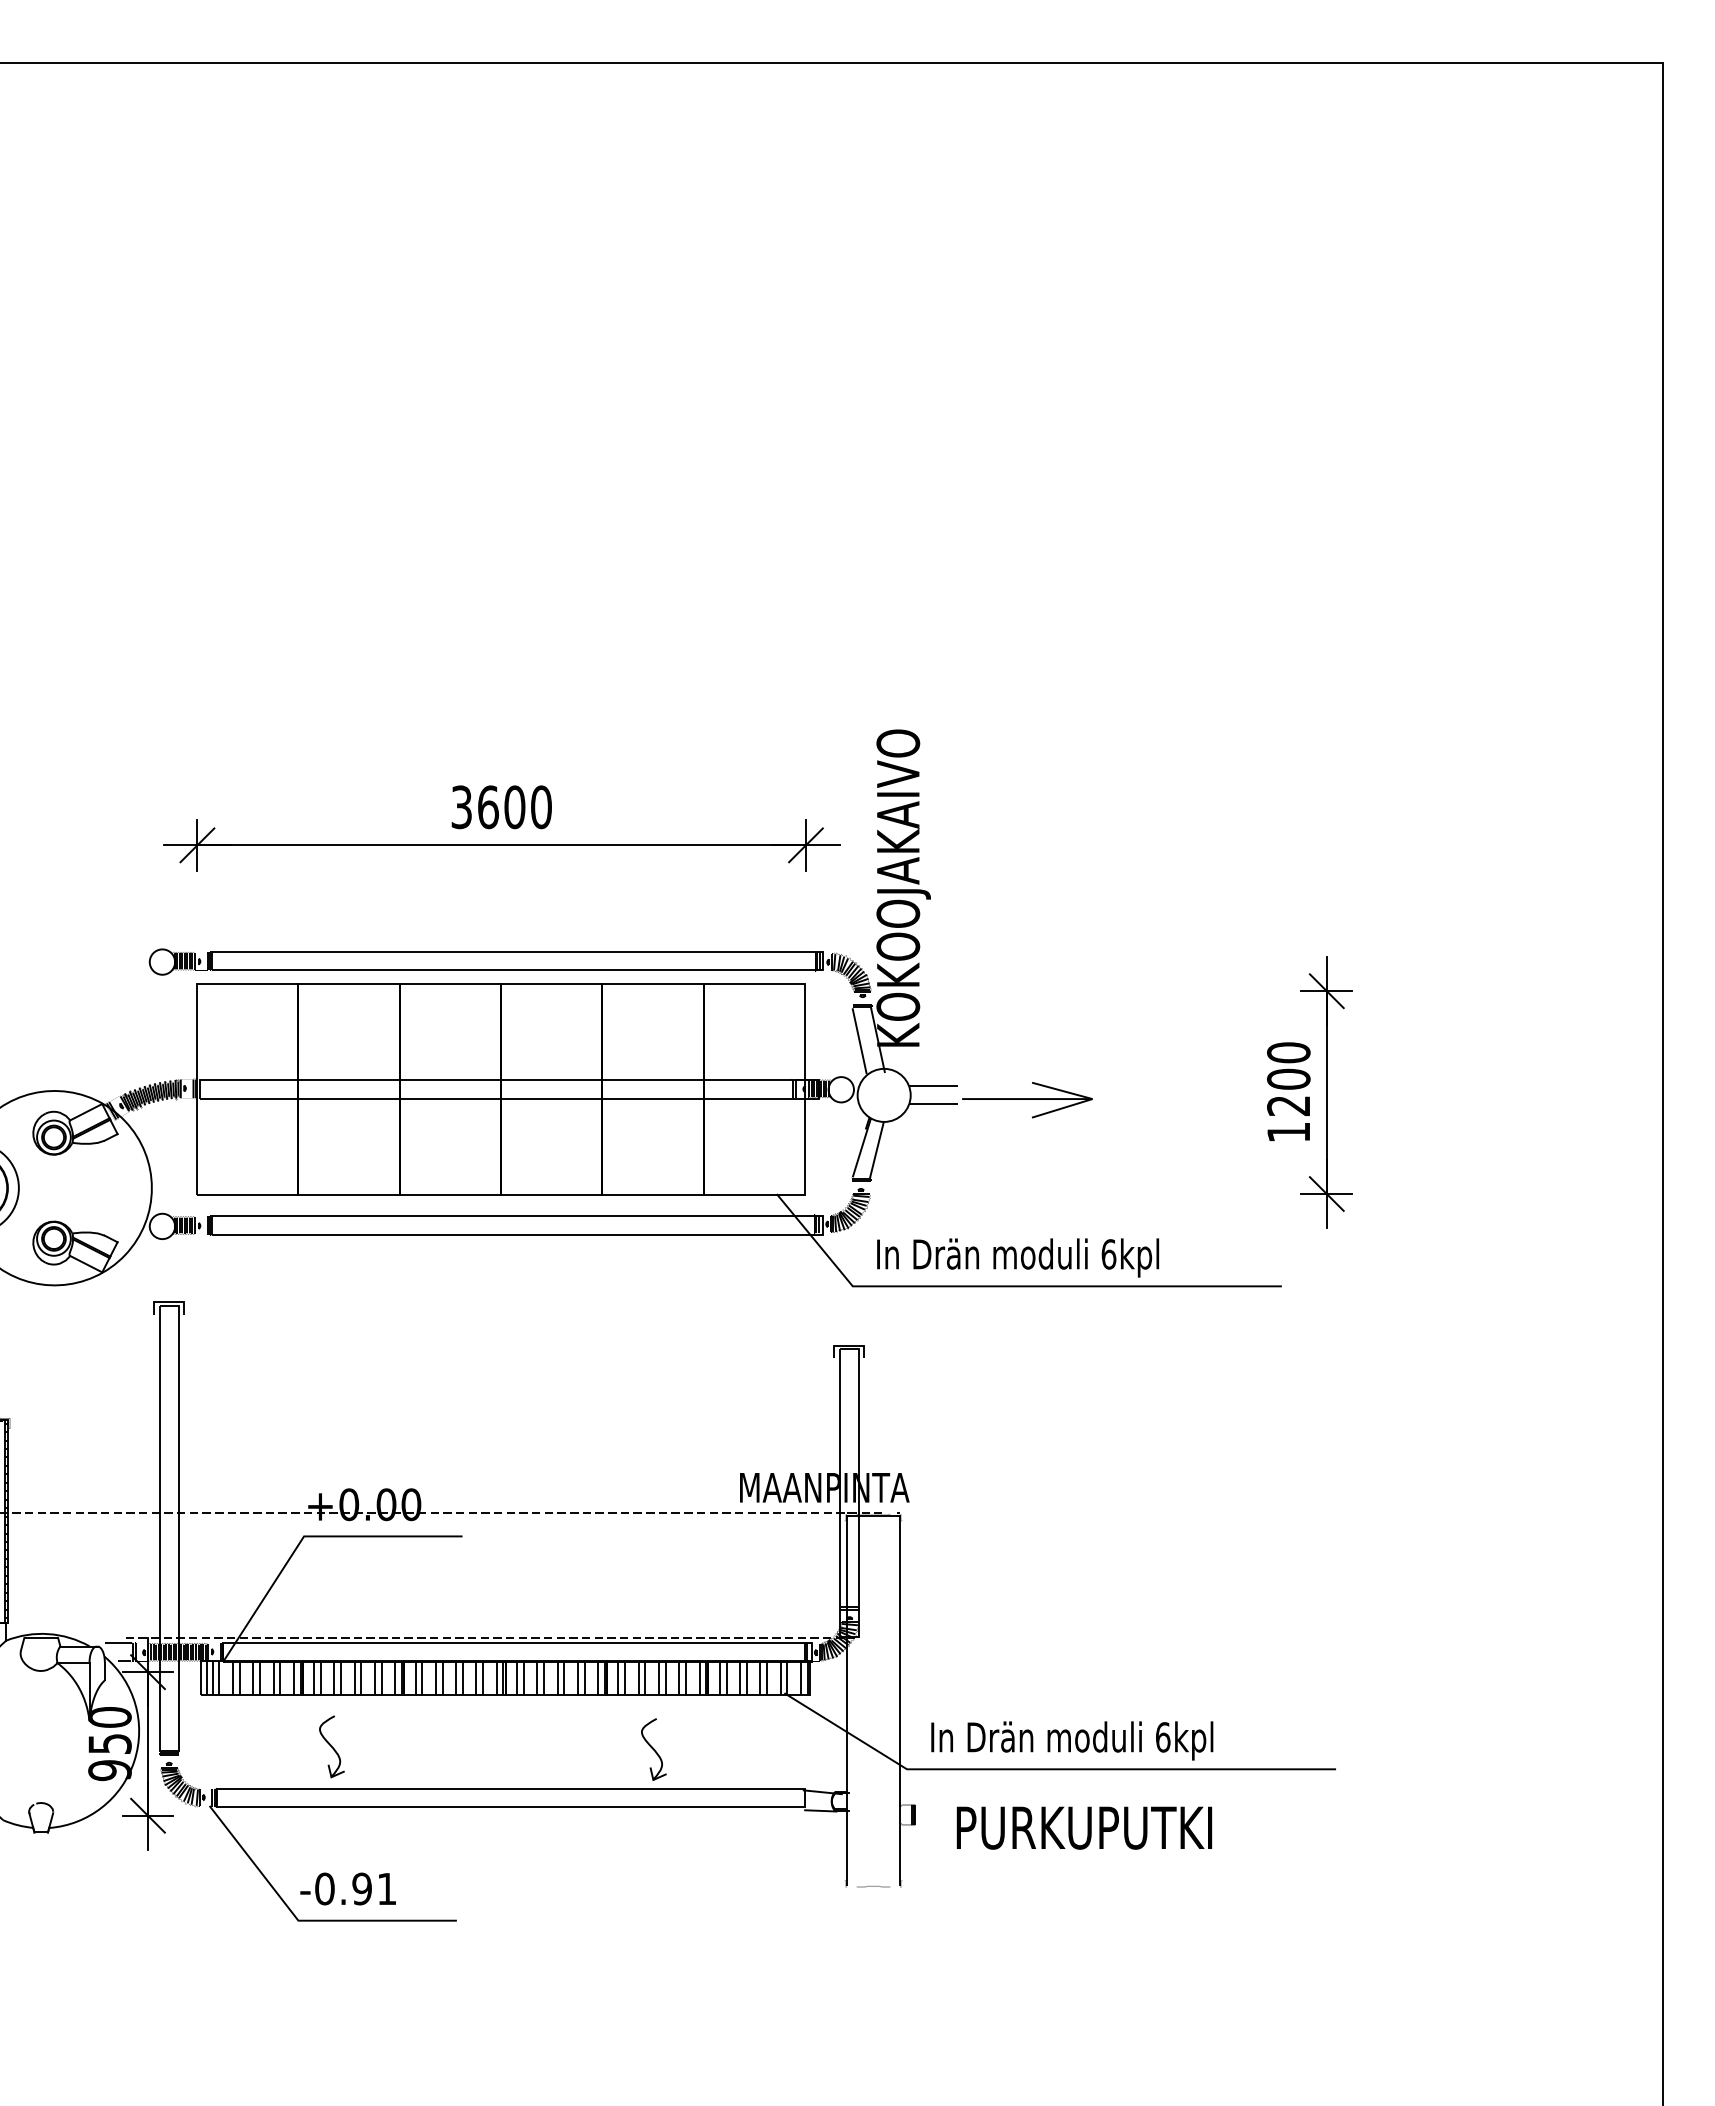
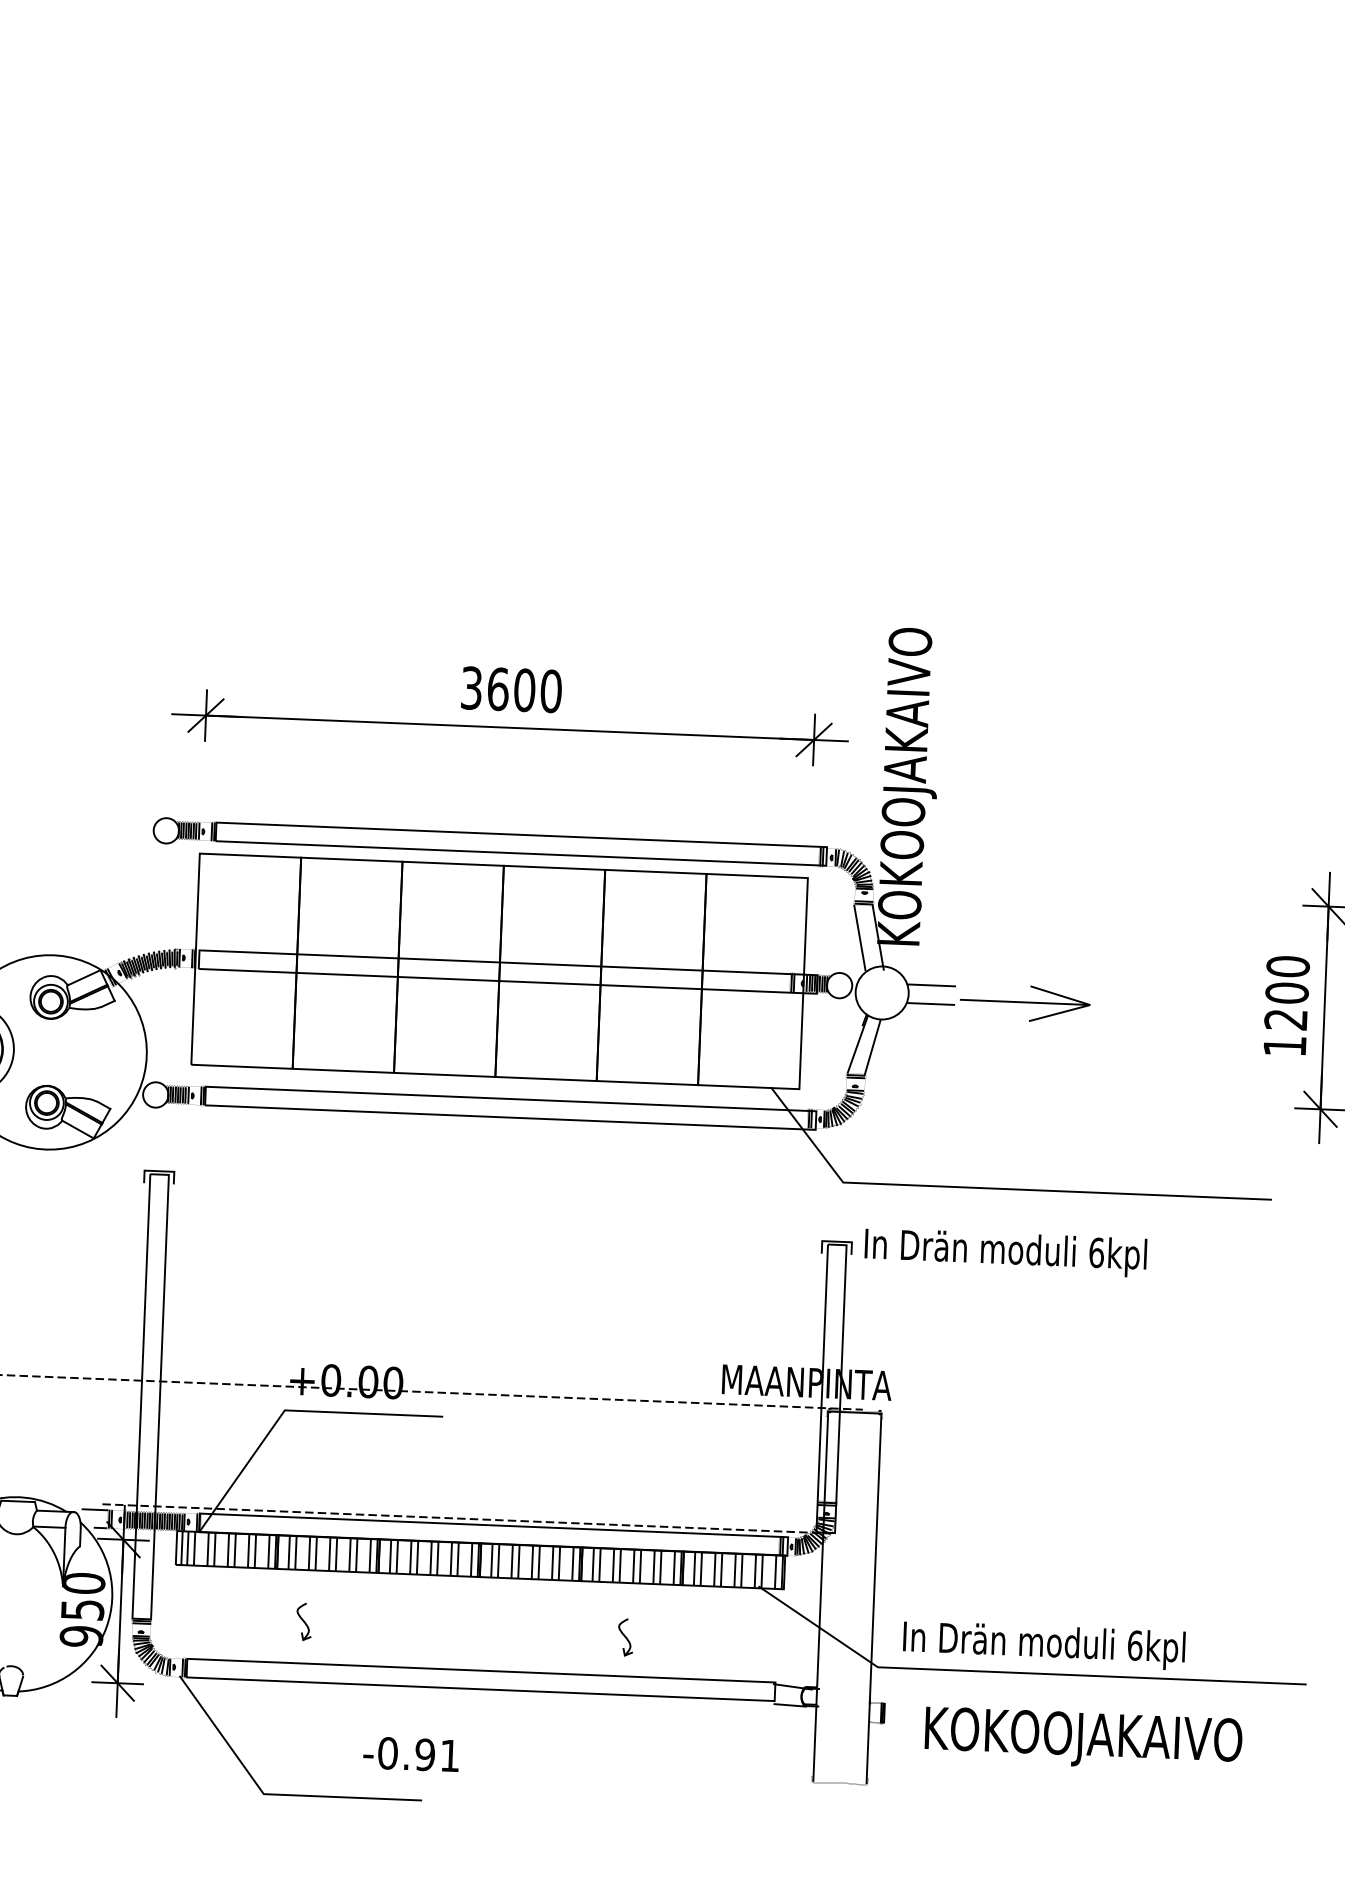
text: (1018, 1257) -> (1006, 1252), moved
part: (331, 1746) -> (303, 1621), size x0.6
part: (653, 1749) -> (625, 1637), size x0.6
text: (1117, 1833) -> (1085, 1739), PURKUPUTKI -> KOKOOJAKAIVO
text: (347, 1888) -> (410, 1753), moved

